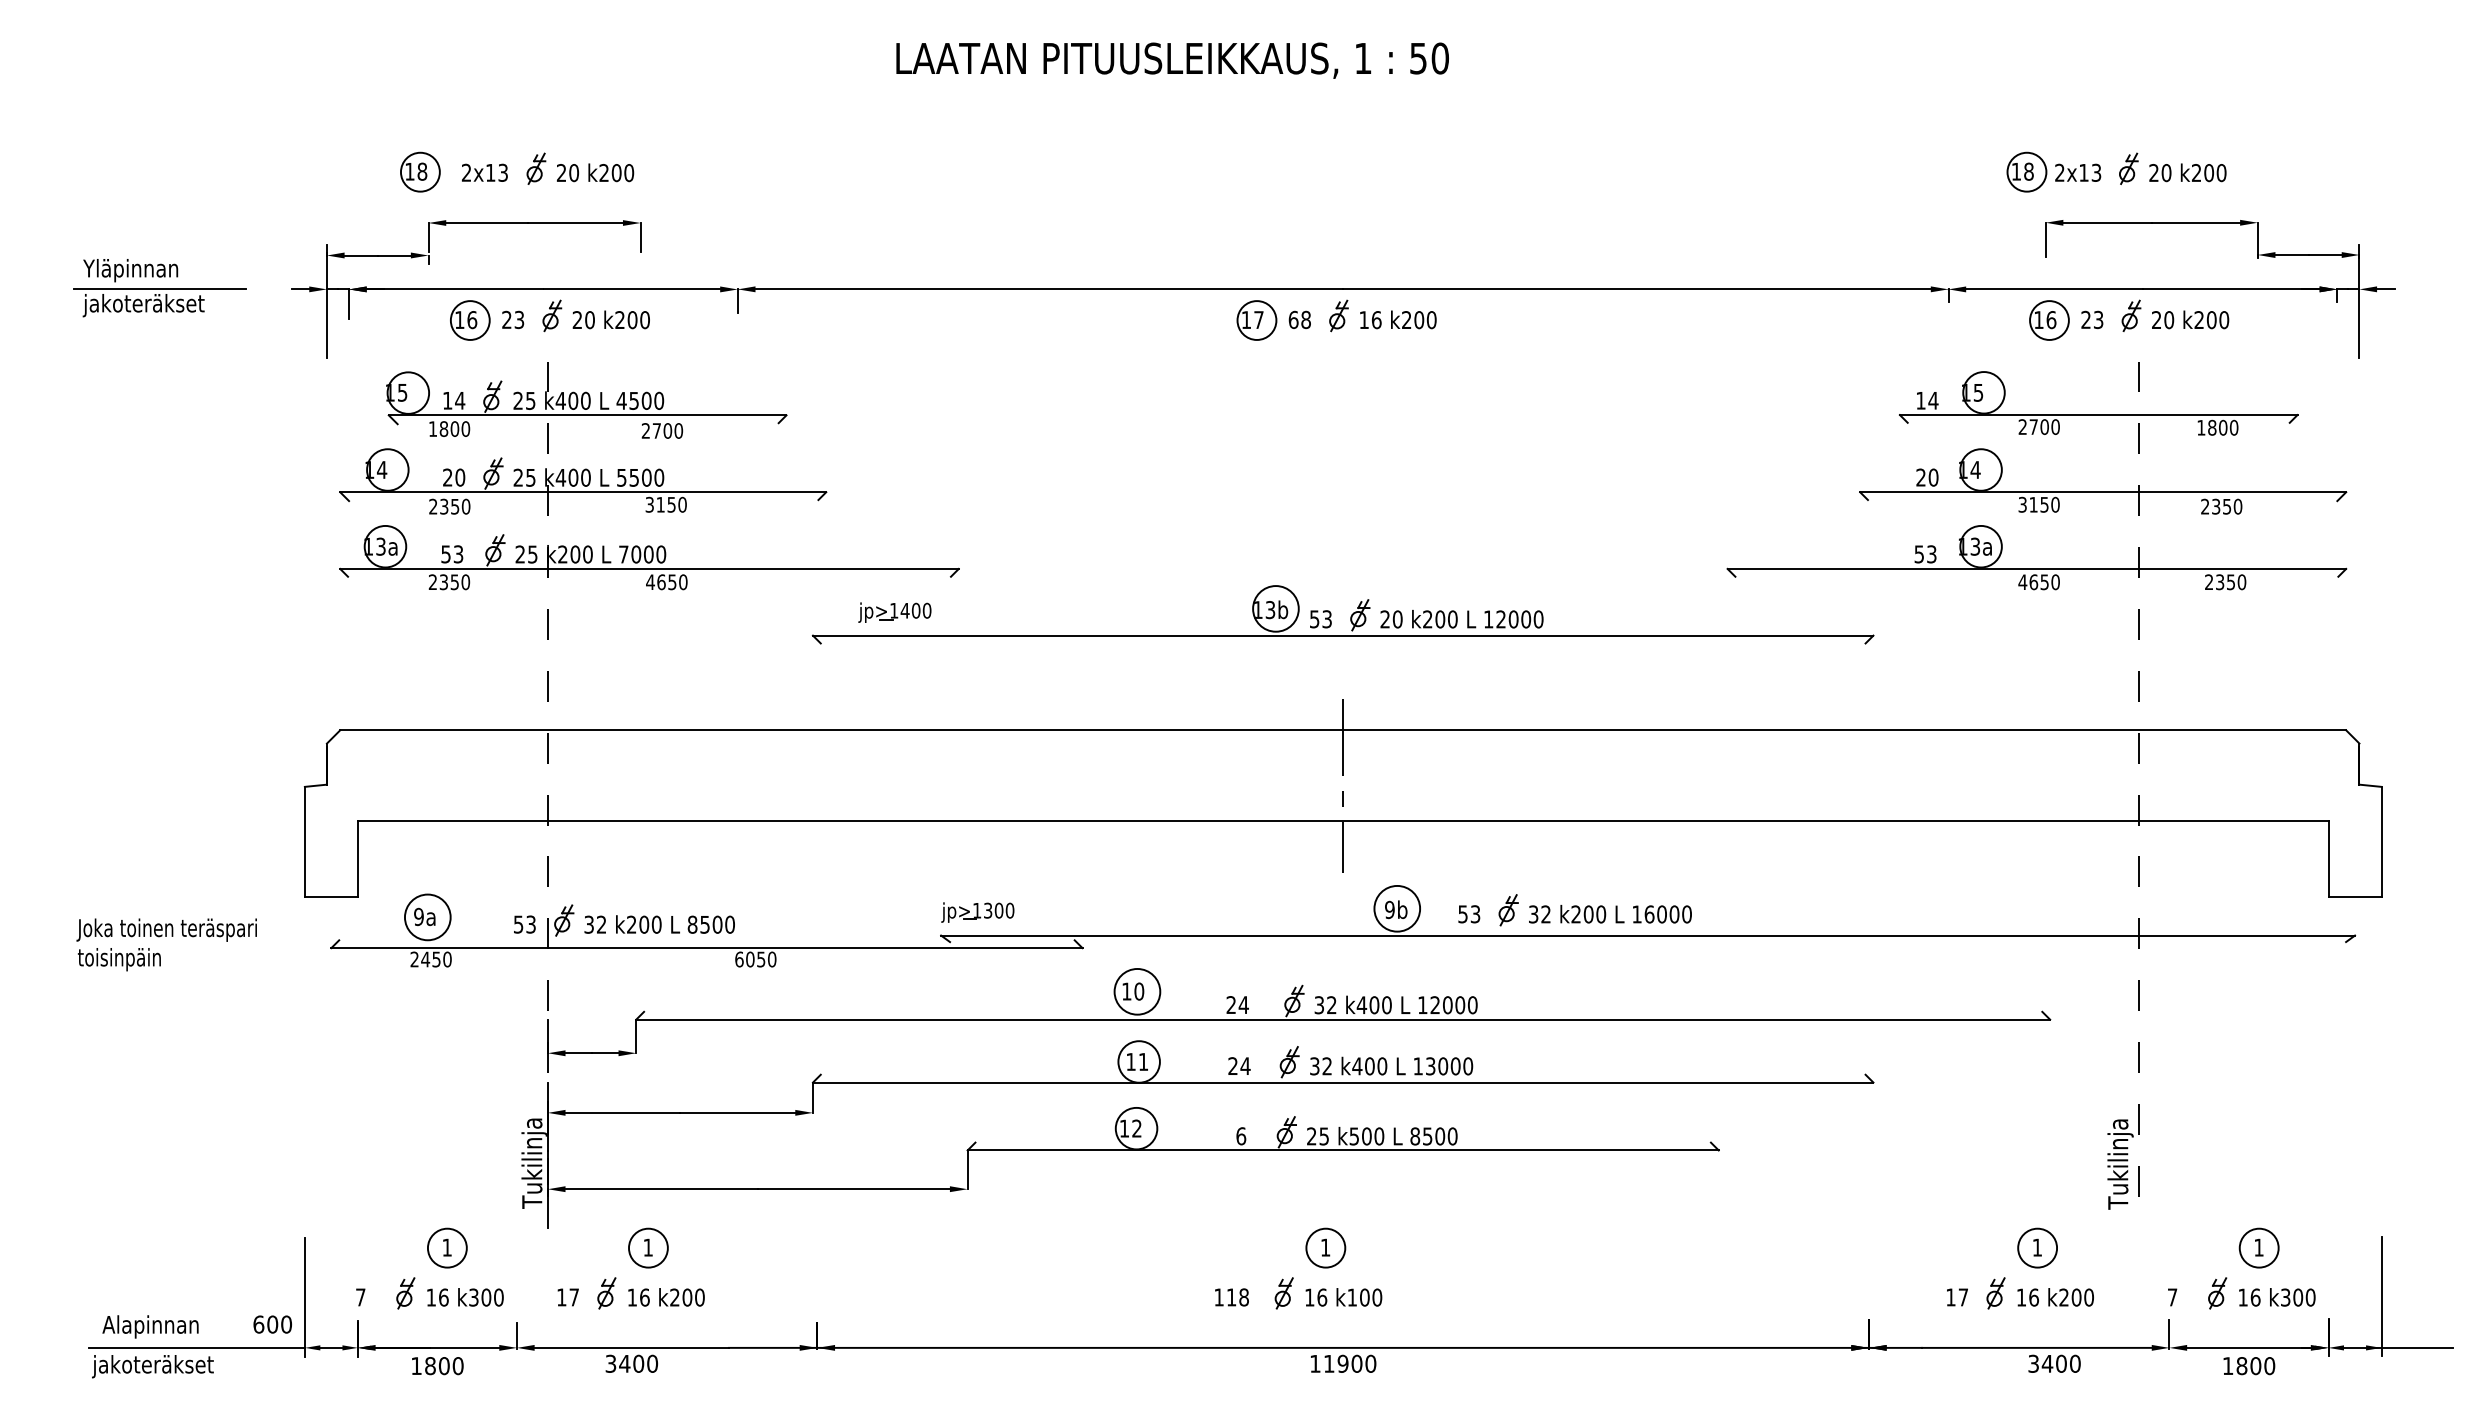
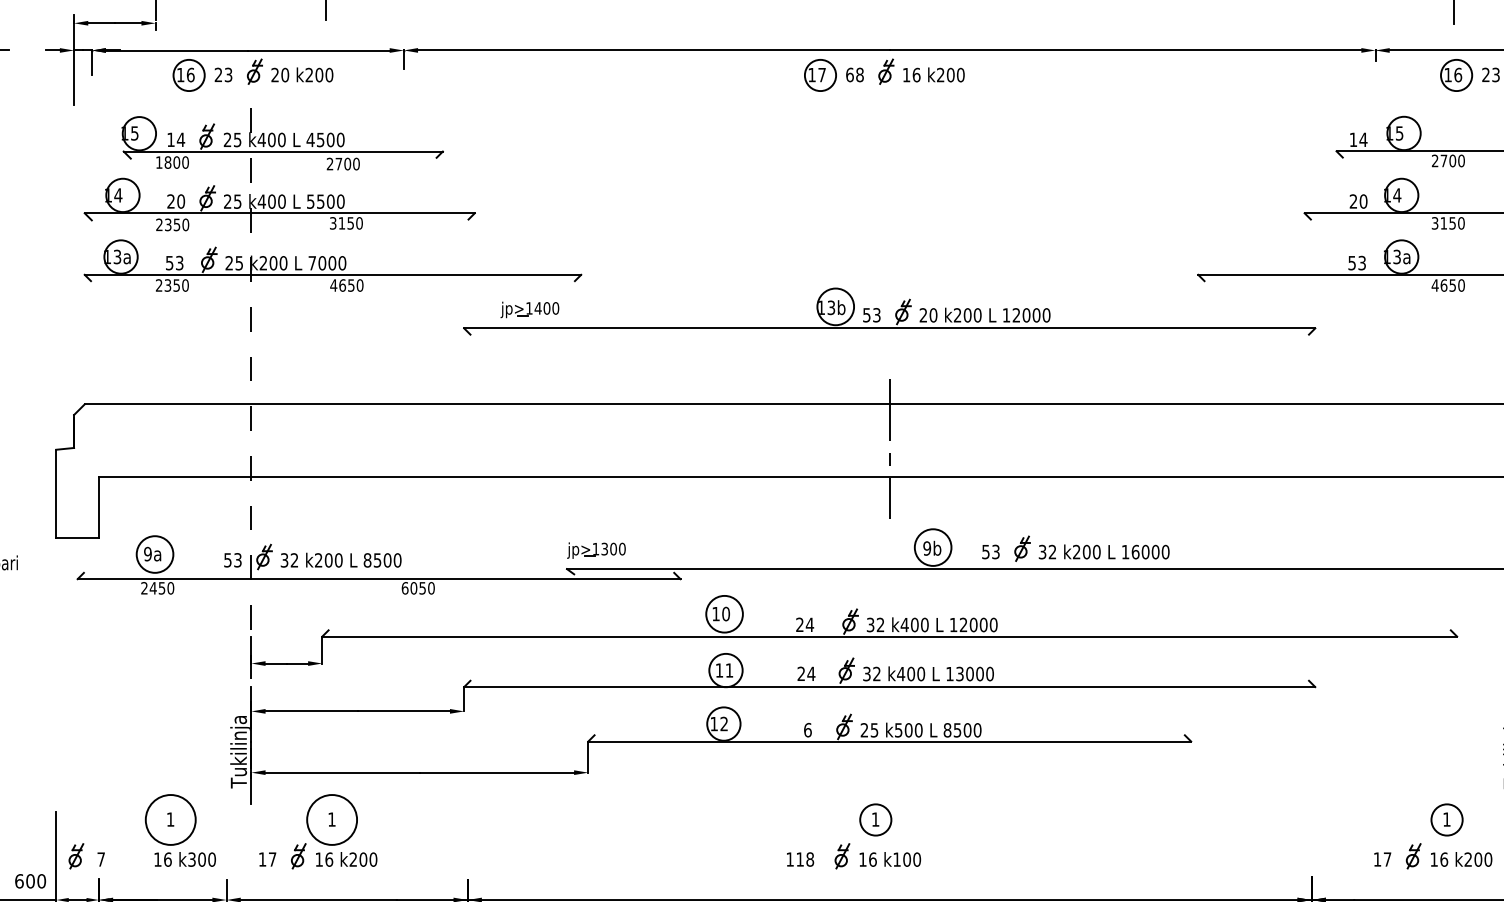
circle: (446, 1247) -> (170, 819), size x1.6
circle: (648, 1247) -> (332, 819), size x1.6
part: (405, 1293) -> (76, 856), moved

